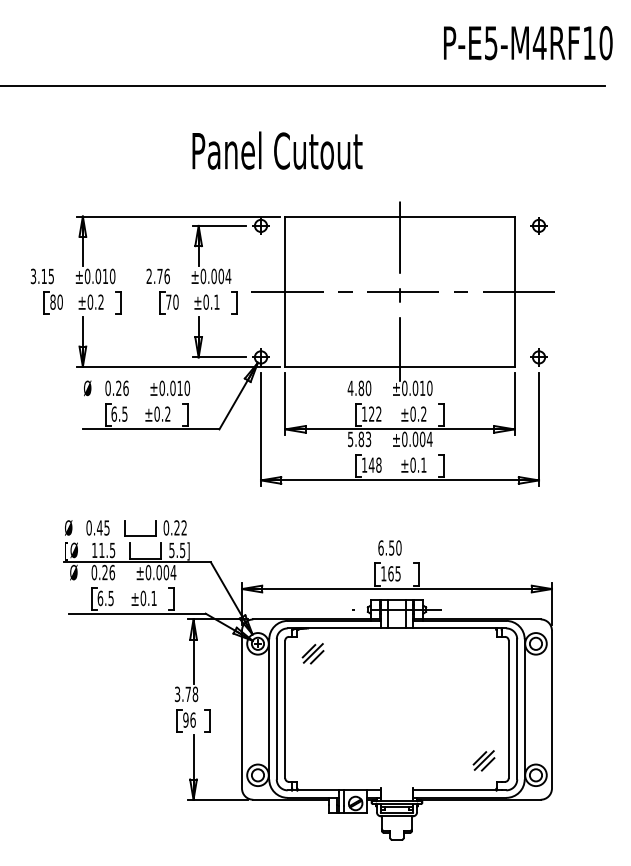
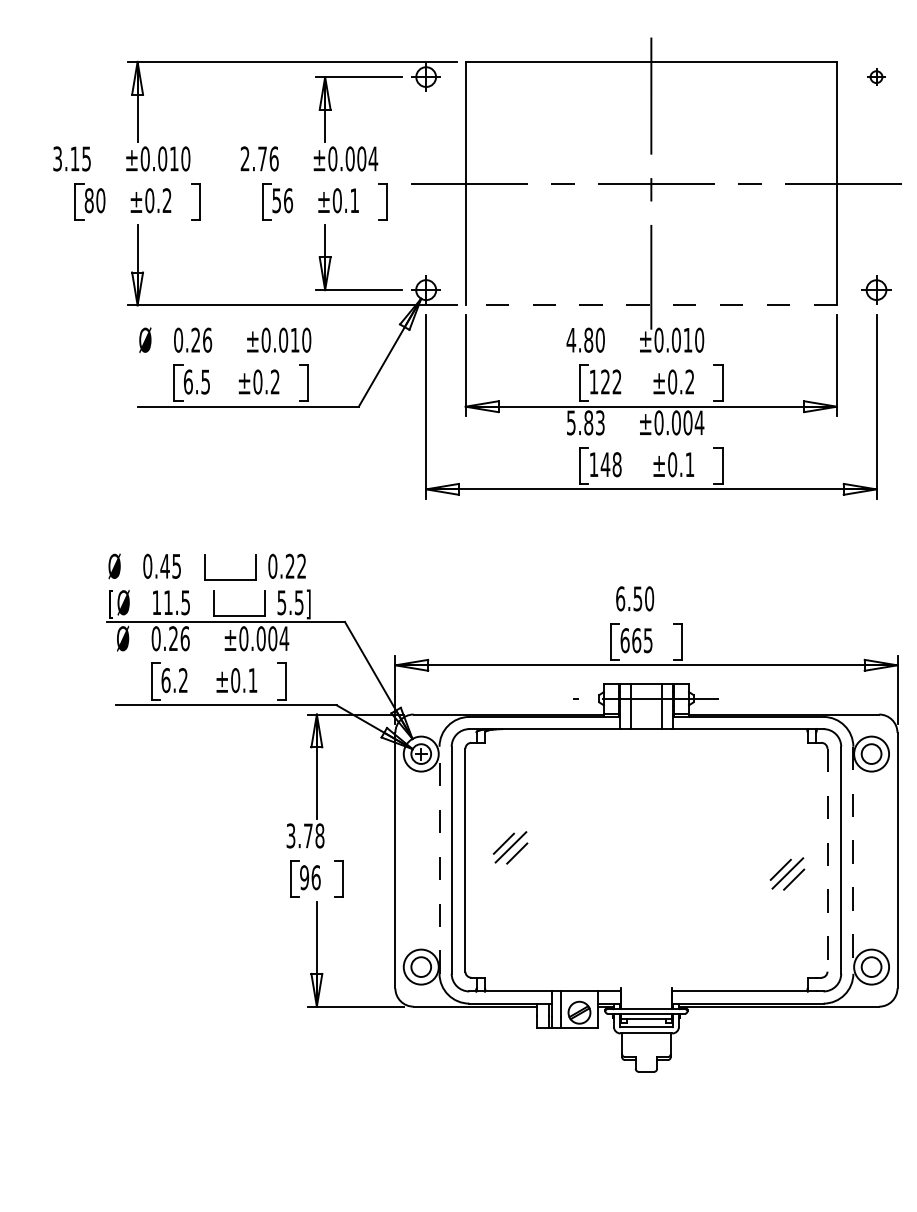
part: (538, 225) -> (875, 76), size x0.6
text: (172, 301) -> (282, 199), 70 -> 56
line: (400, 366) -> (652, 304), solid -> dashed
text: (383, 573) -> (624, 640), 165 -> 665
text: (110, 598) -> (182, 680), 6.5 -> 6.2
part: (312, 653) -> (509, 847), moved
line: (269, 708) -> (439, 858), solid -> dashed
line: (508, 709) -> (827, 860), solid -> dashed
line: (524, 709) -> (852, 860), solid -> dashed
part: (483, 760) -> (786, 873), moved

